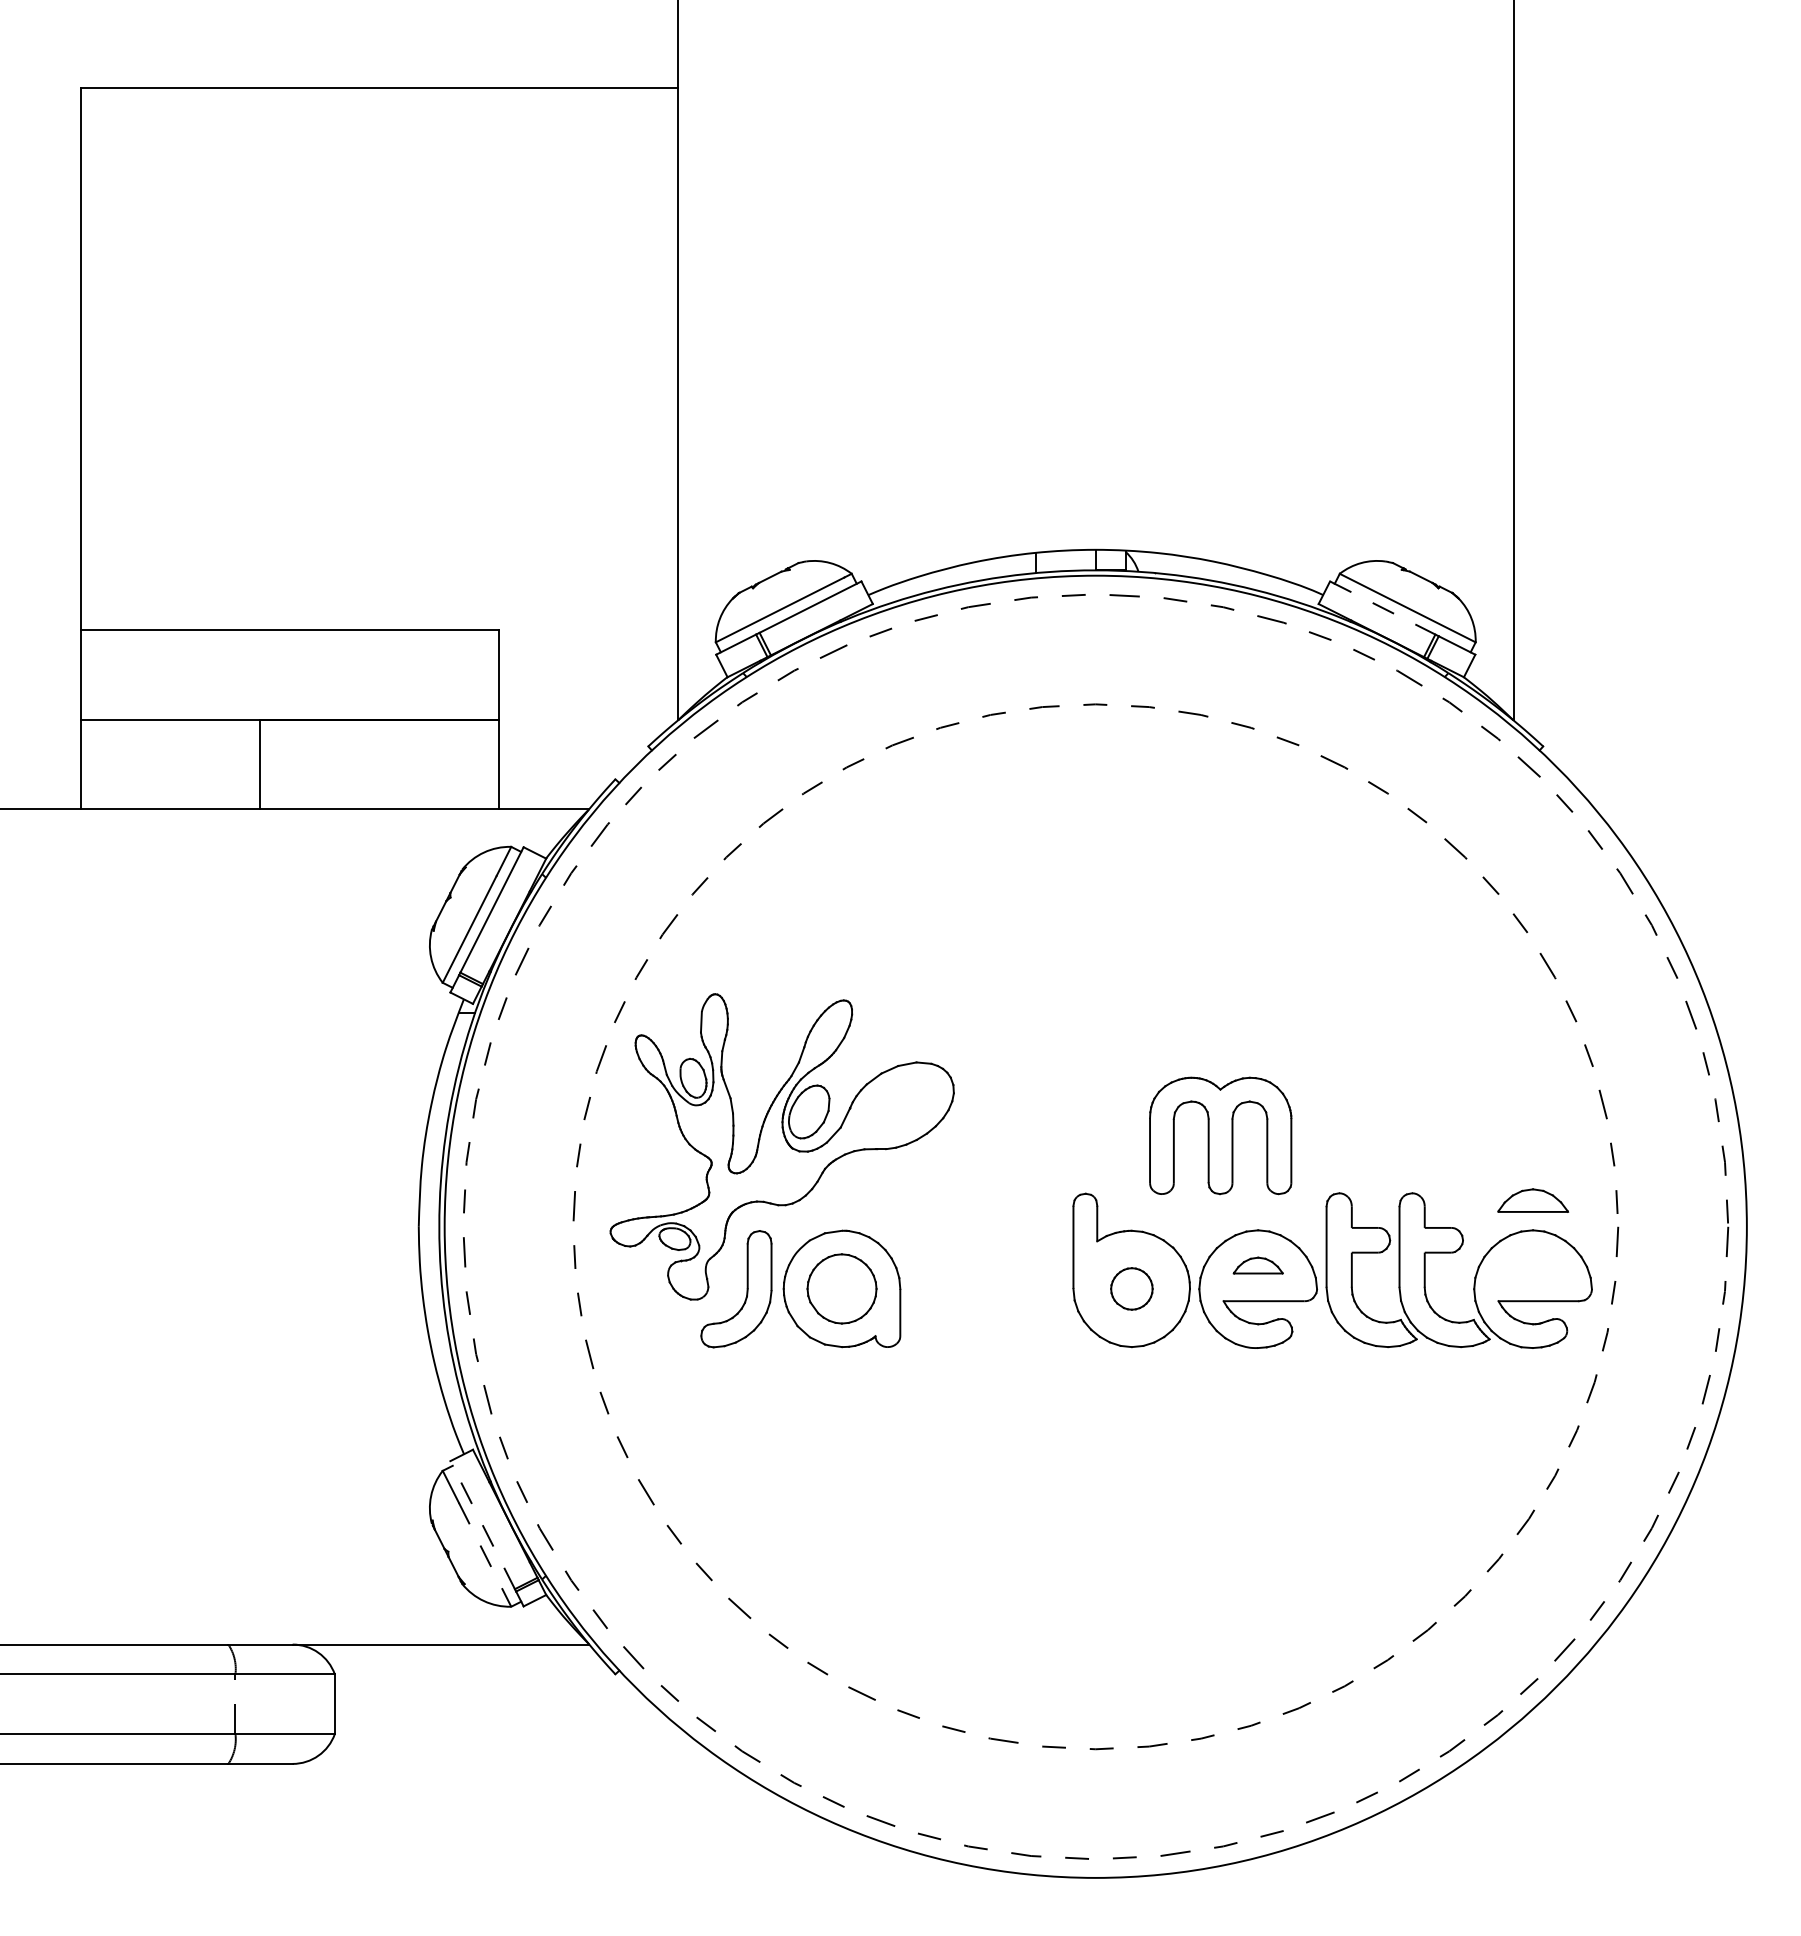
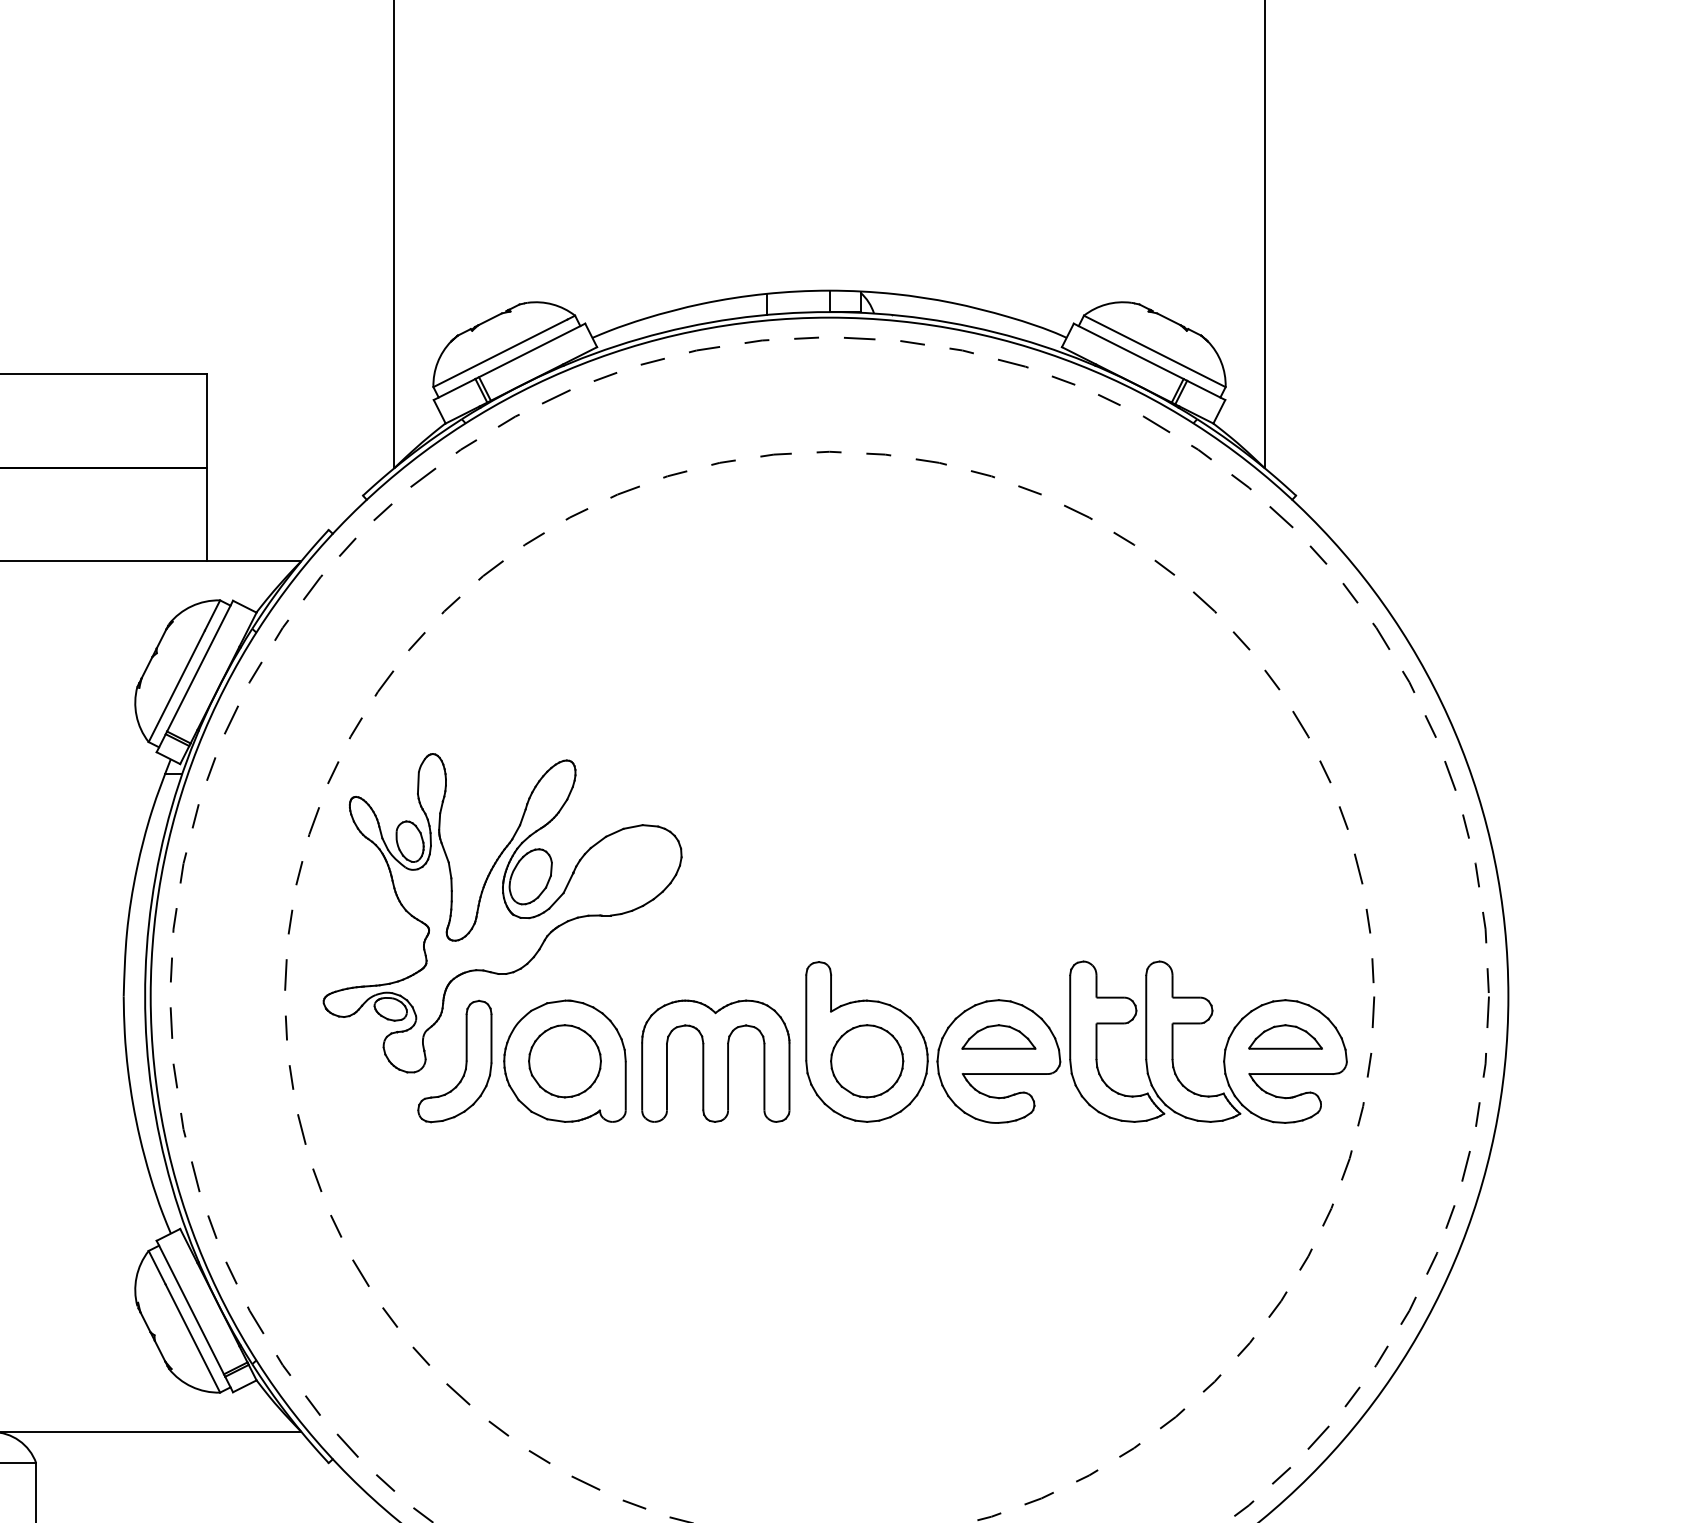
line: (1382, 608) -> (1128, 351), dashed -> solid
part: (1220, 1135) -> (715, 1060), moved
part: (1533, 1200) -> (1285, 1036), moved
part: (1258, 1265) -> (999, 1036), size x1.43
part: (1131, 1288) -> (866, 1060), size x1.67
line: (482, 1525) -> (190, 1307), dashed -> solid
line: (485, 1555) -> (193, 1339), dashed -> solid

